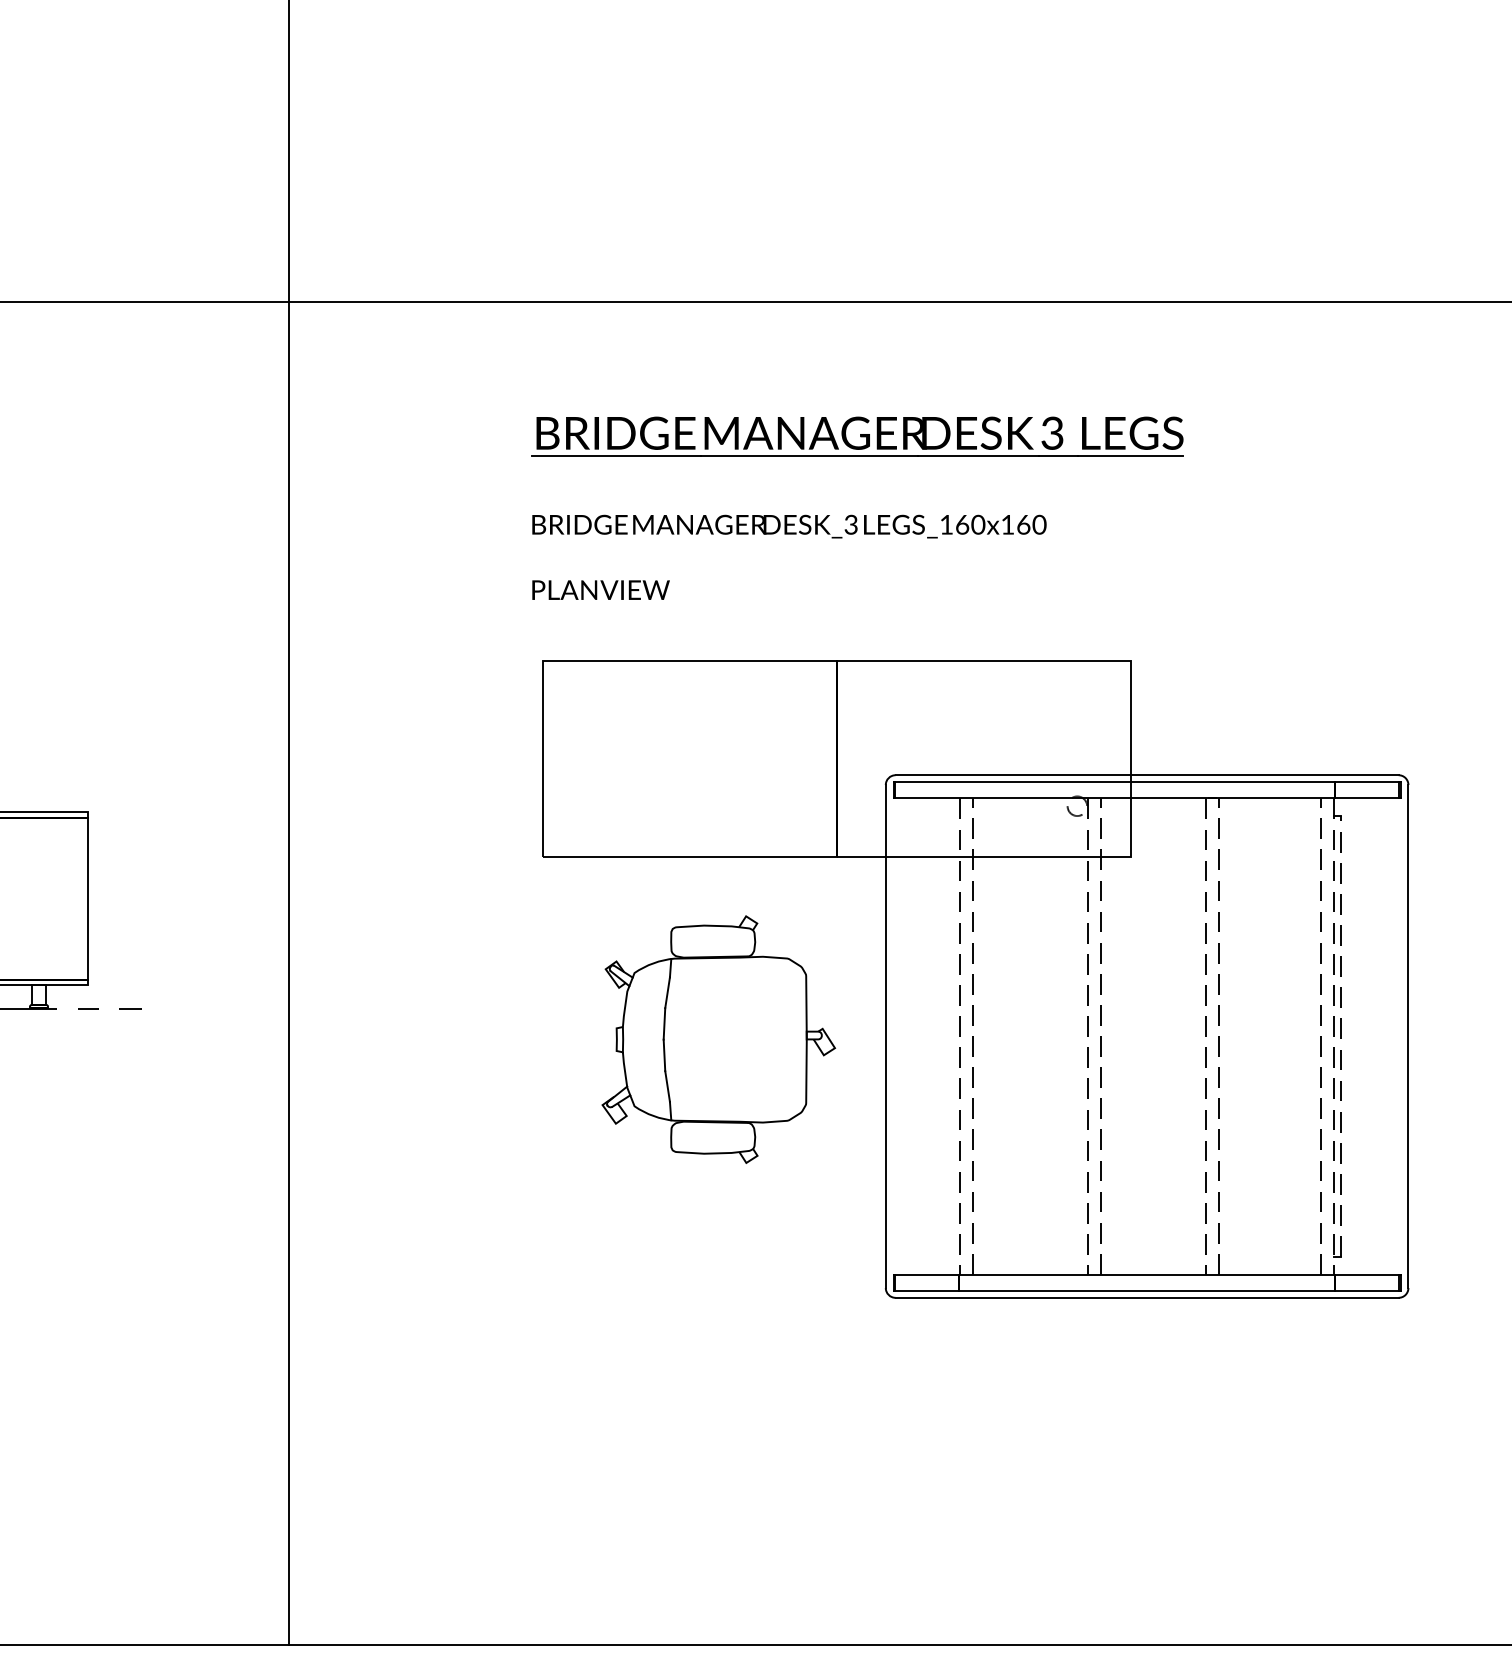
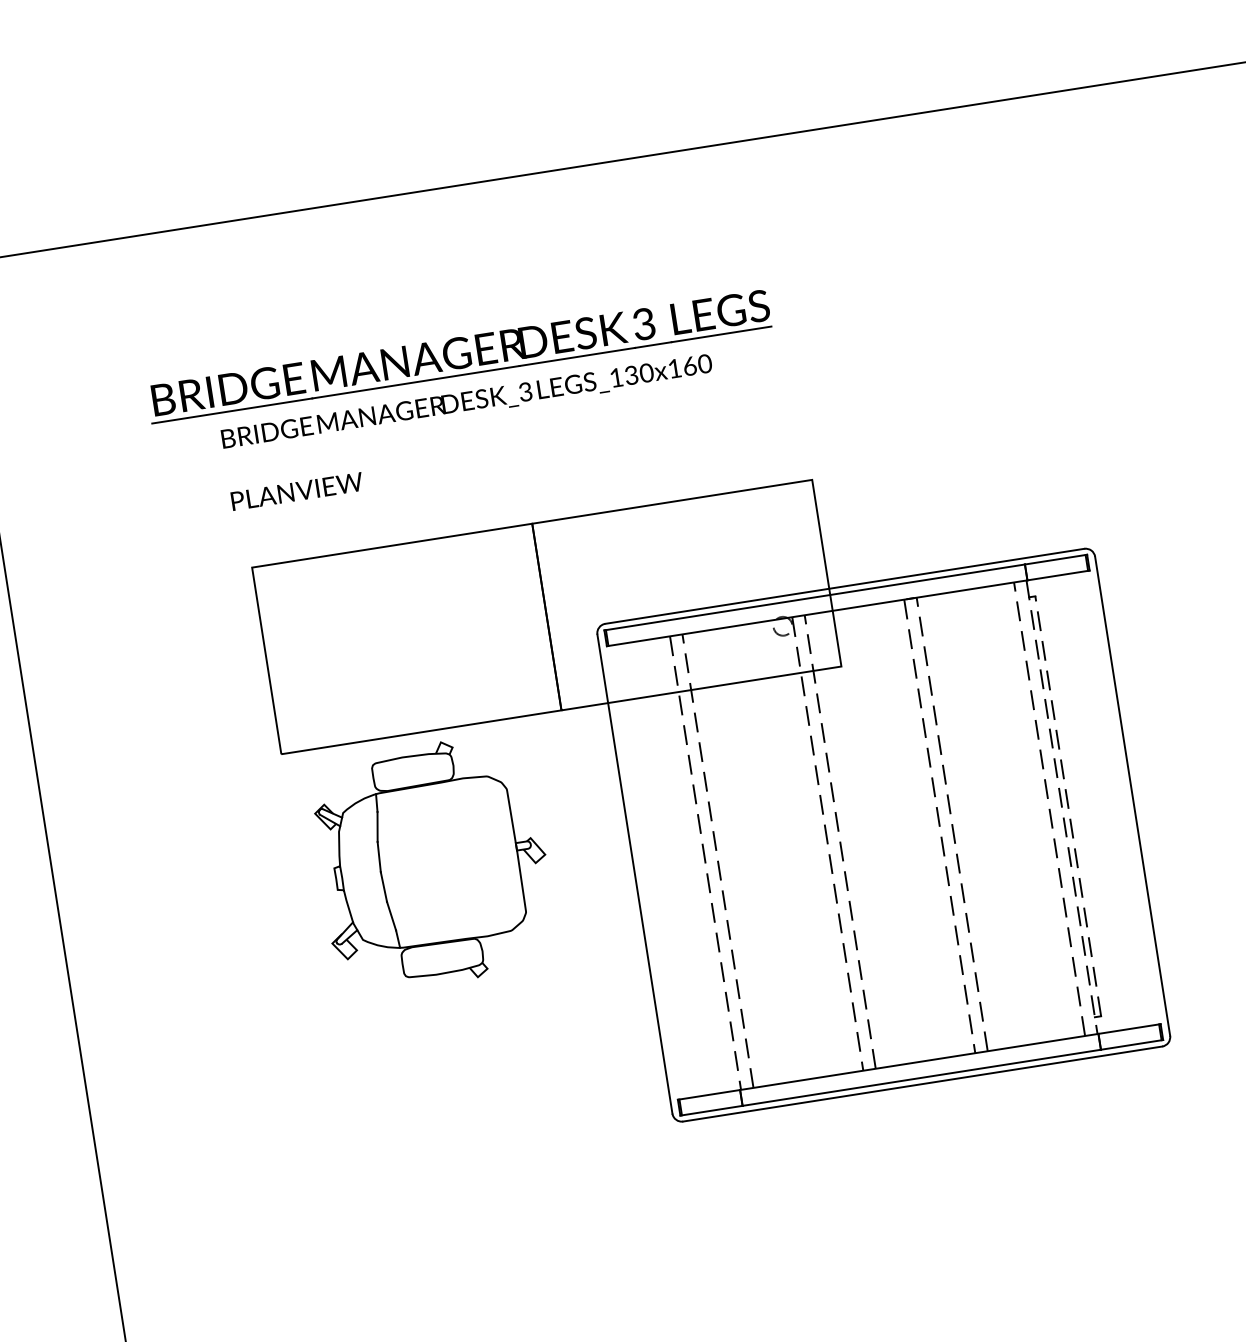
part: (857, 436) -> (458, 356), moved
text: (962, 524) -> (631, 375), LEGS_160x160 -> LEGS_130x160
part: (718, 1039) -> (433, 863), moved

